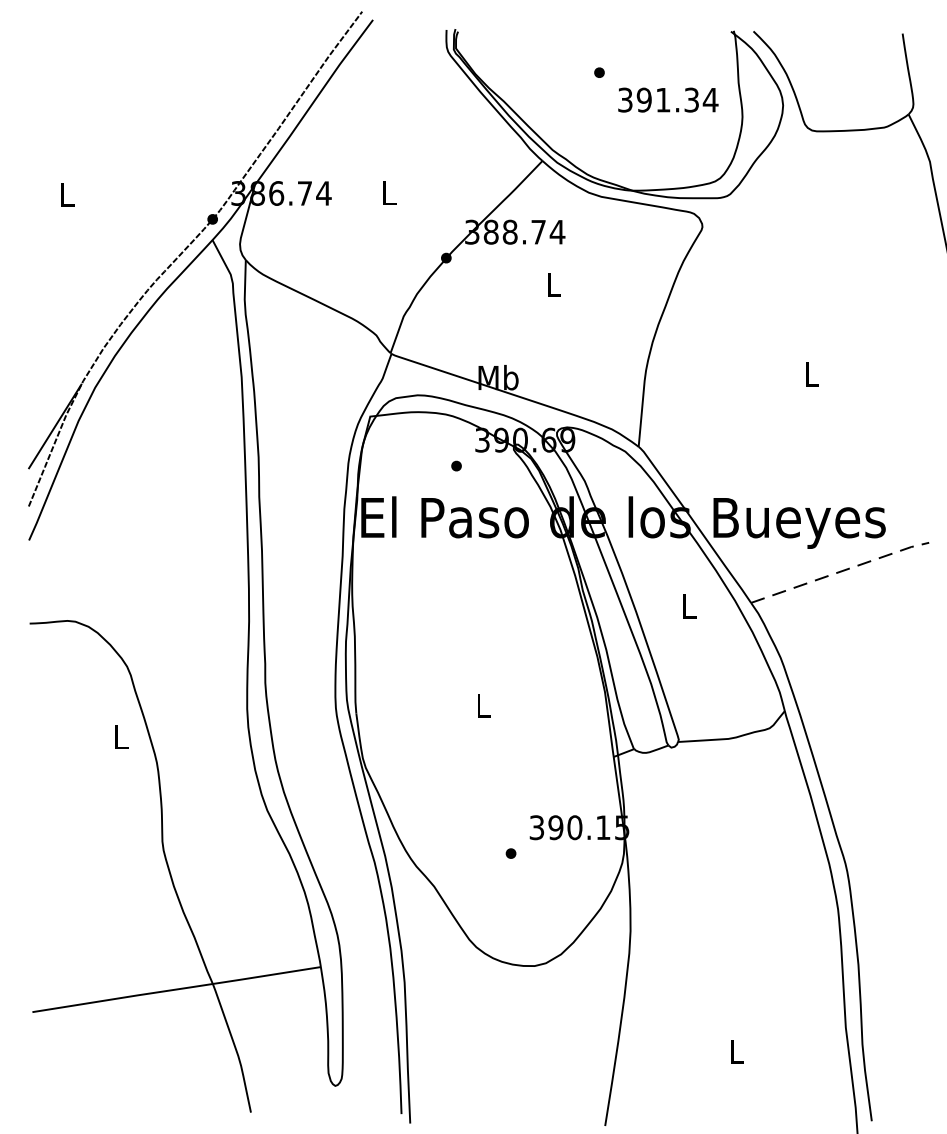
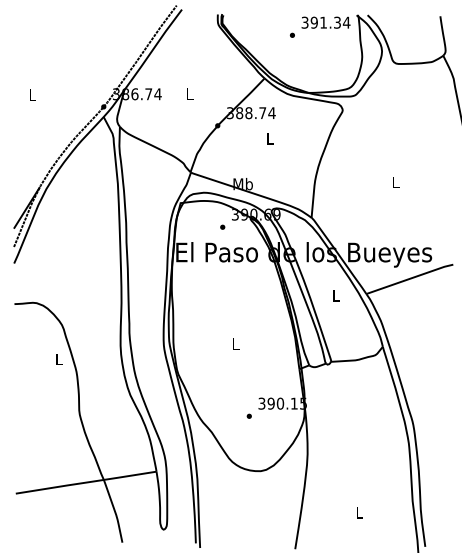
text: (667, 99) -> (325, 22), moved
line: (841, 571) -> (410, 278), dashed -> solid

